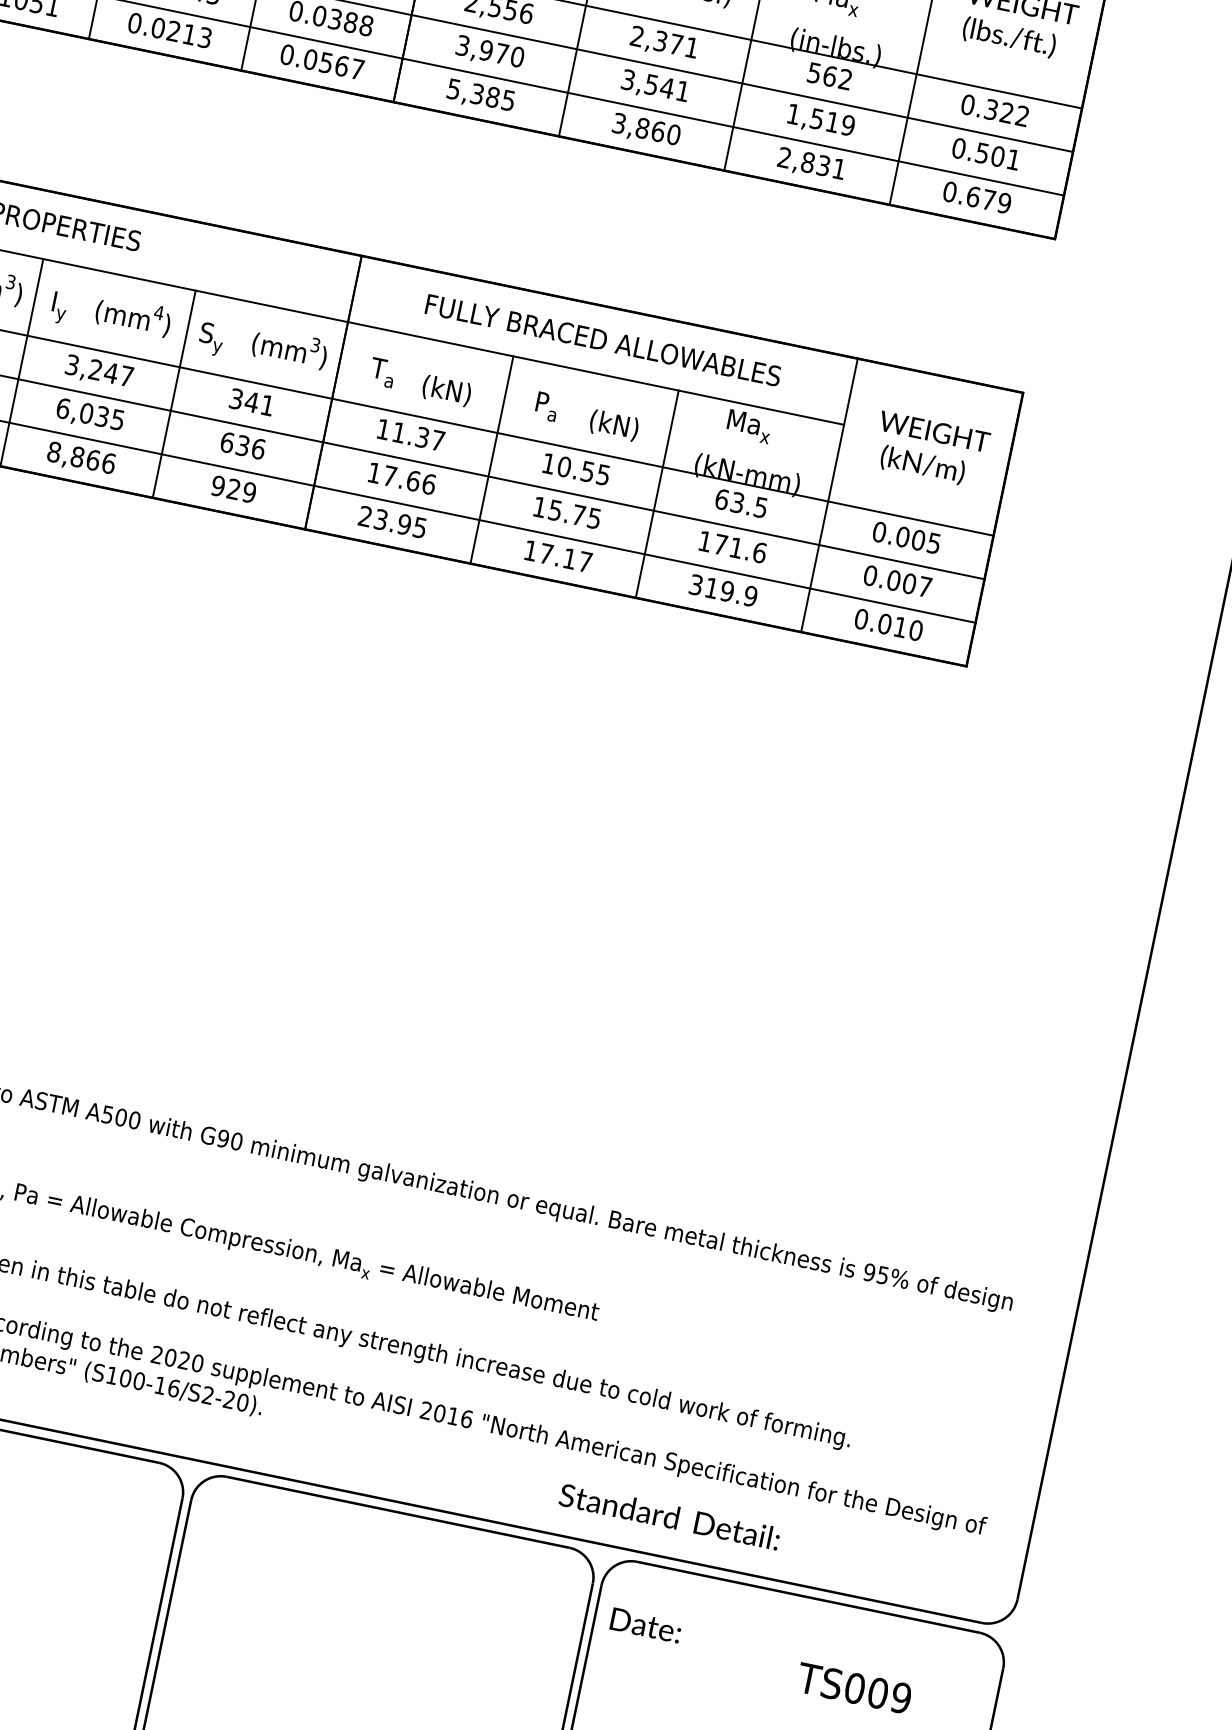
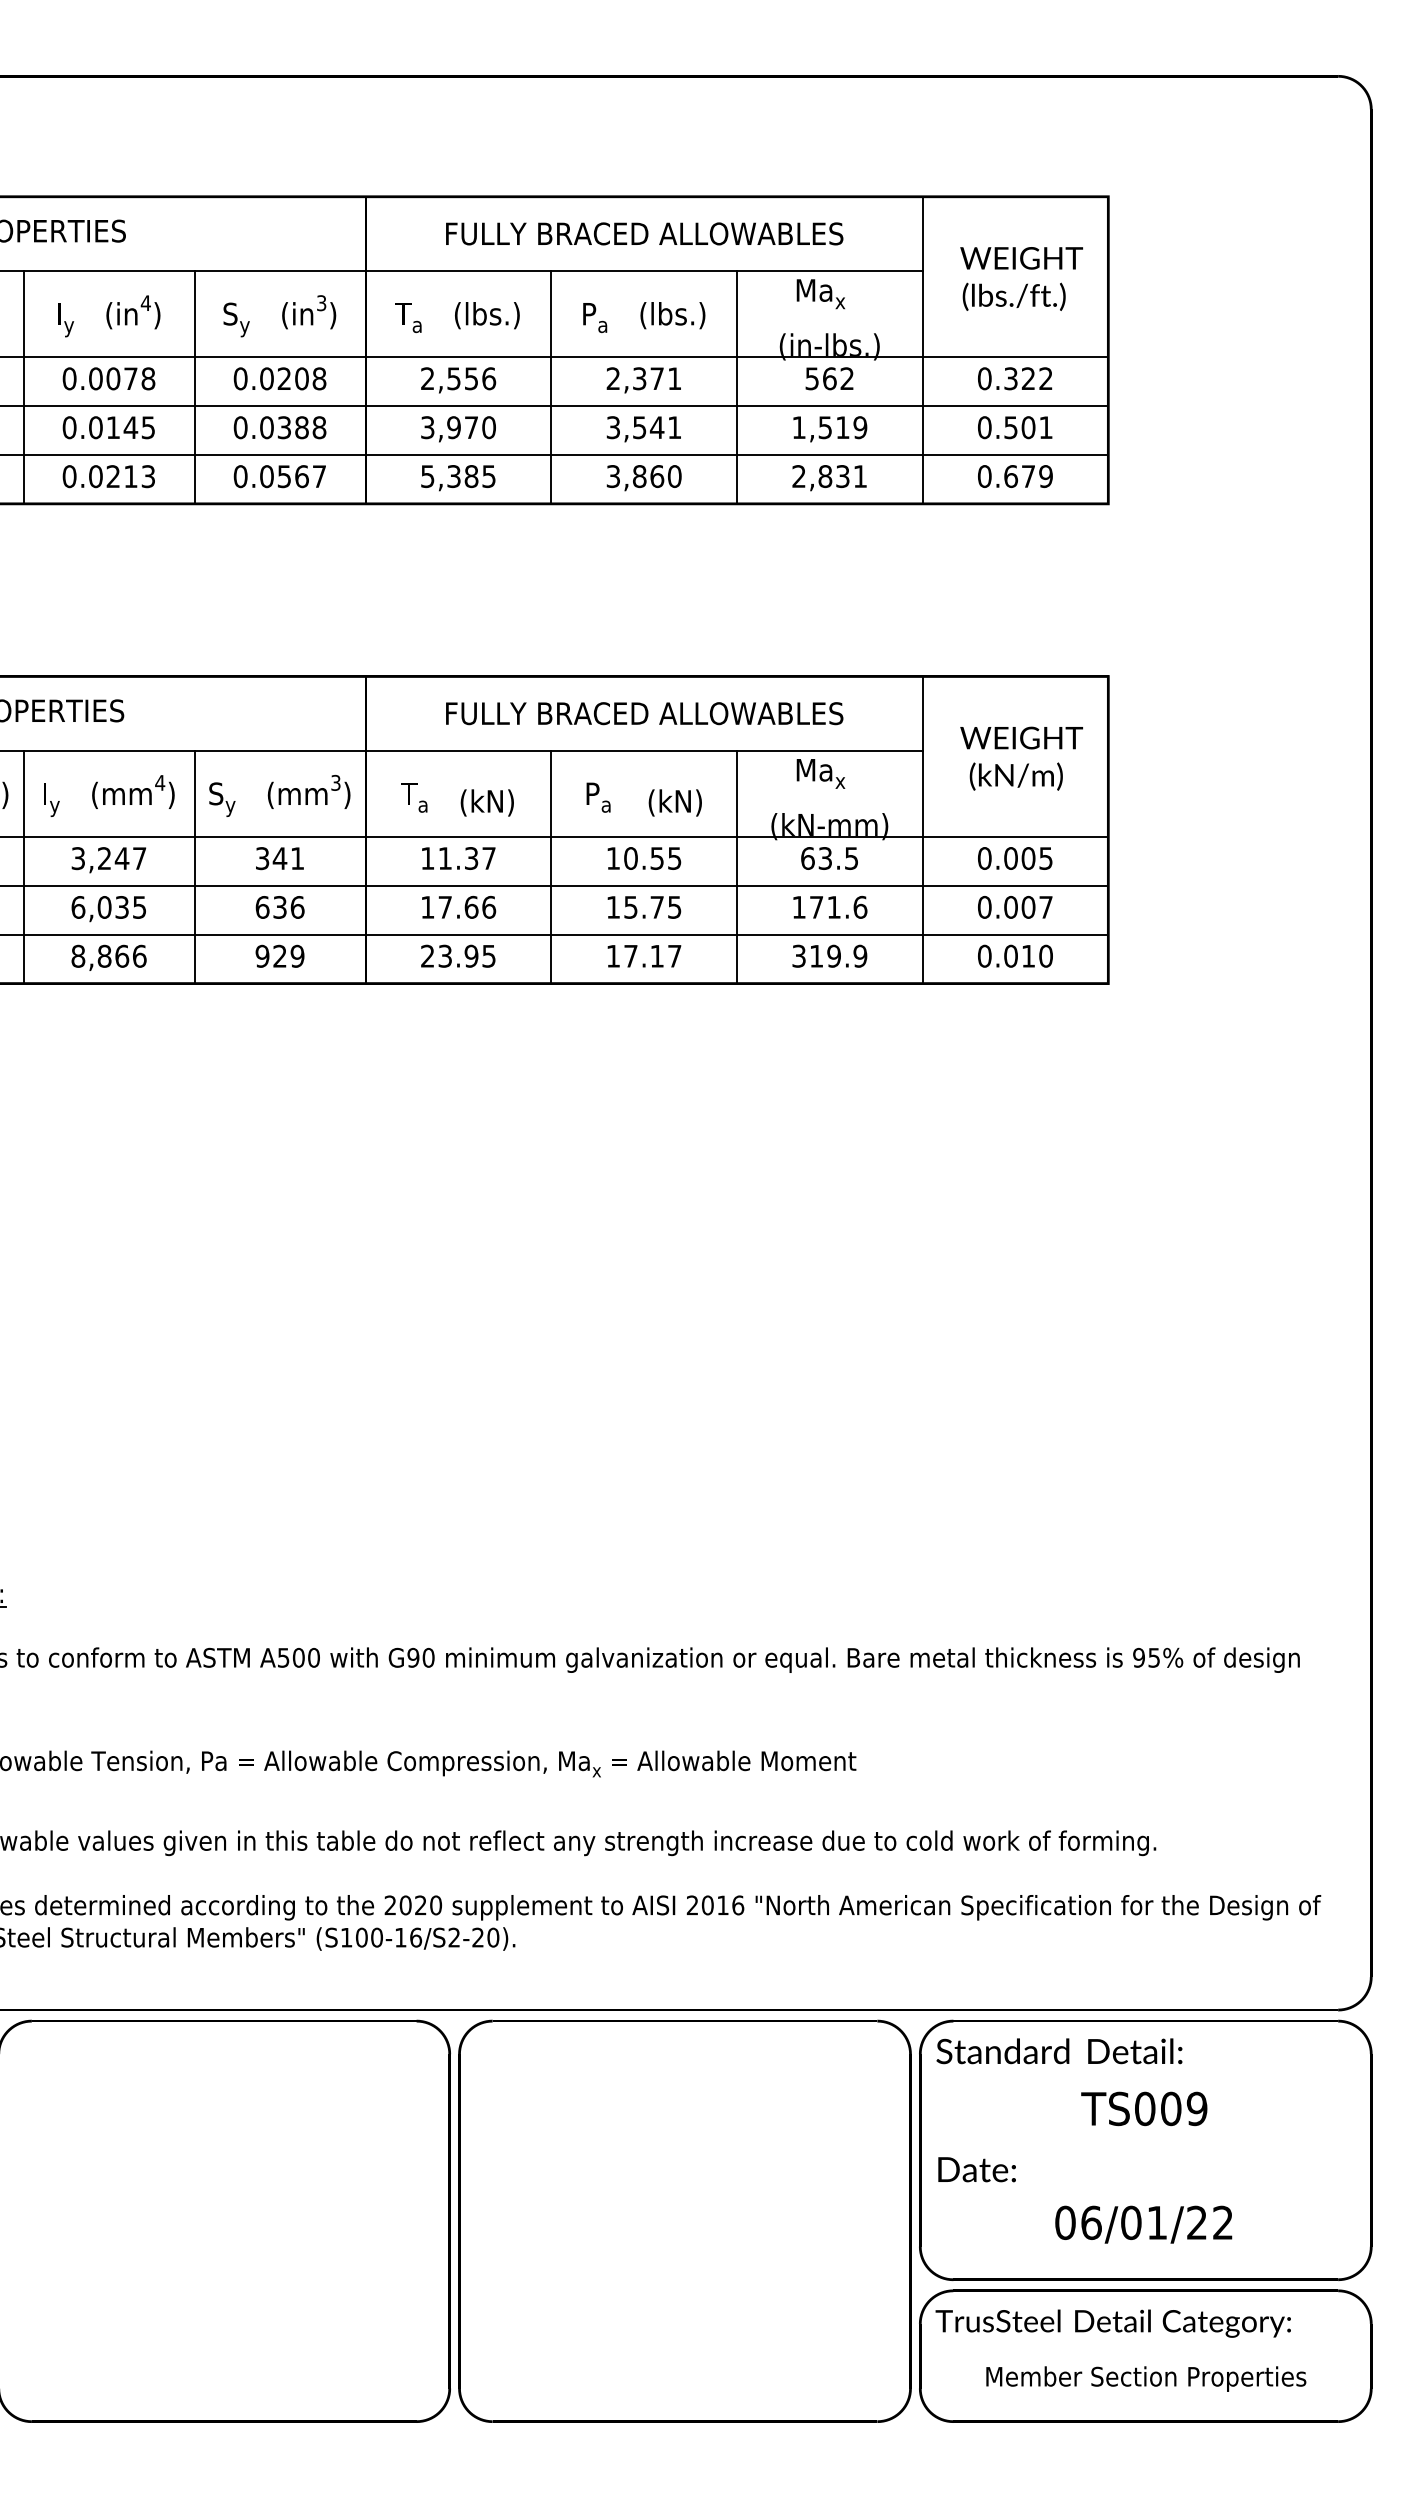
text: (669, 1516) -> (1059, 2051), moved
text: (645, 1625) -> (976, 2169), moved
text: (854, 1688) -> (1144, 2108), moved

